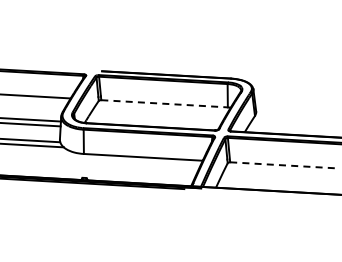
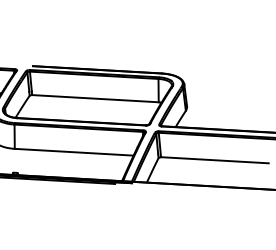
line: (165, 103) -> (96, 98), dashed -> solid
line: (284, 165) -> (215, 160), dashed -> solid

